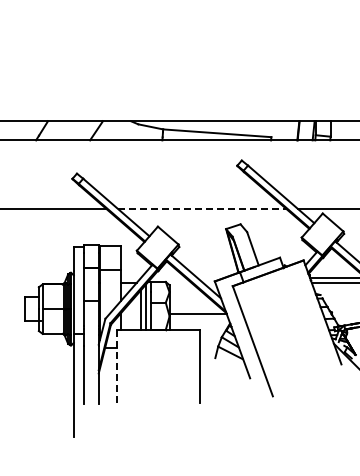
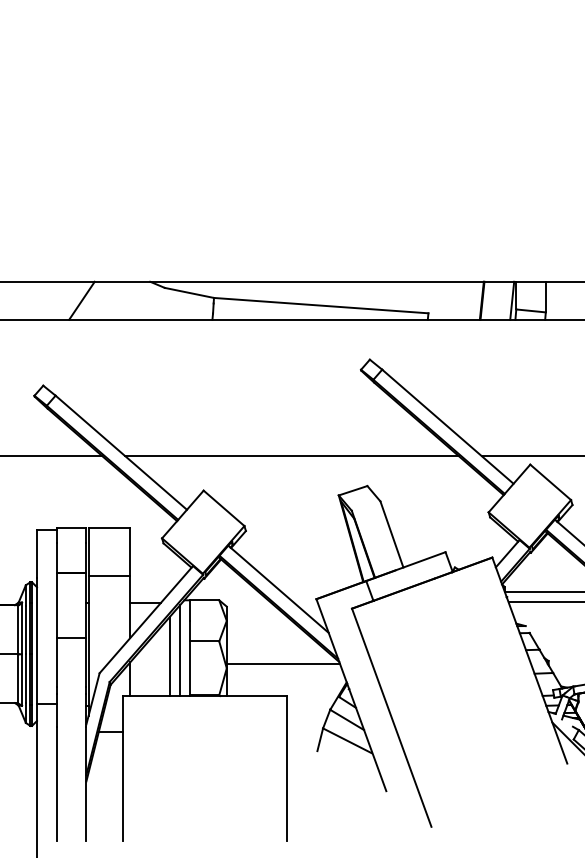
line: (203, 209) -> (293, 456), dashed -> solid
line: (117, 366) -> (123, 767), dashed -> solid

